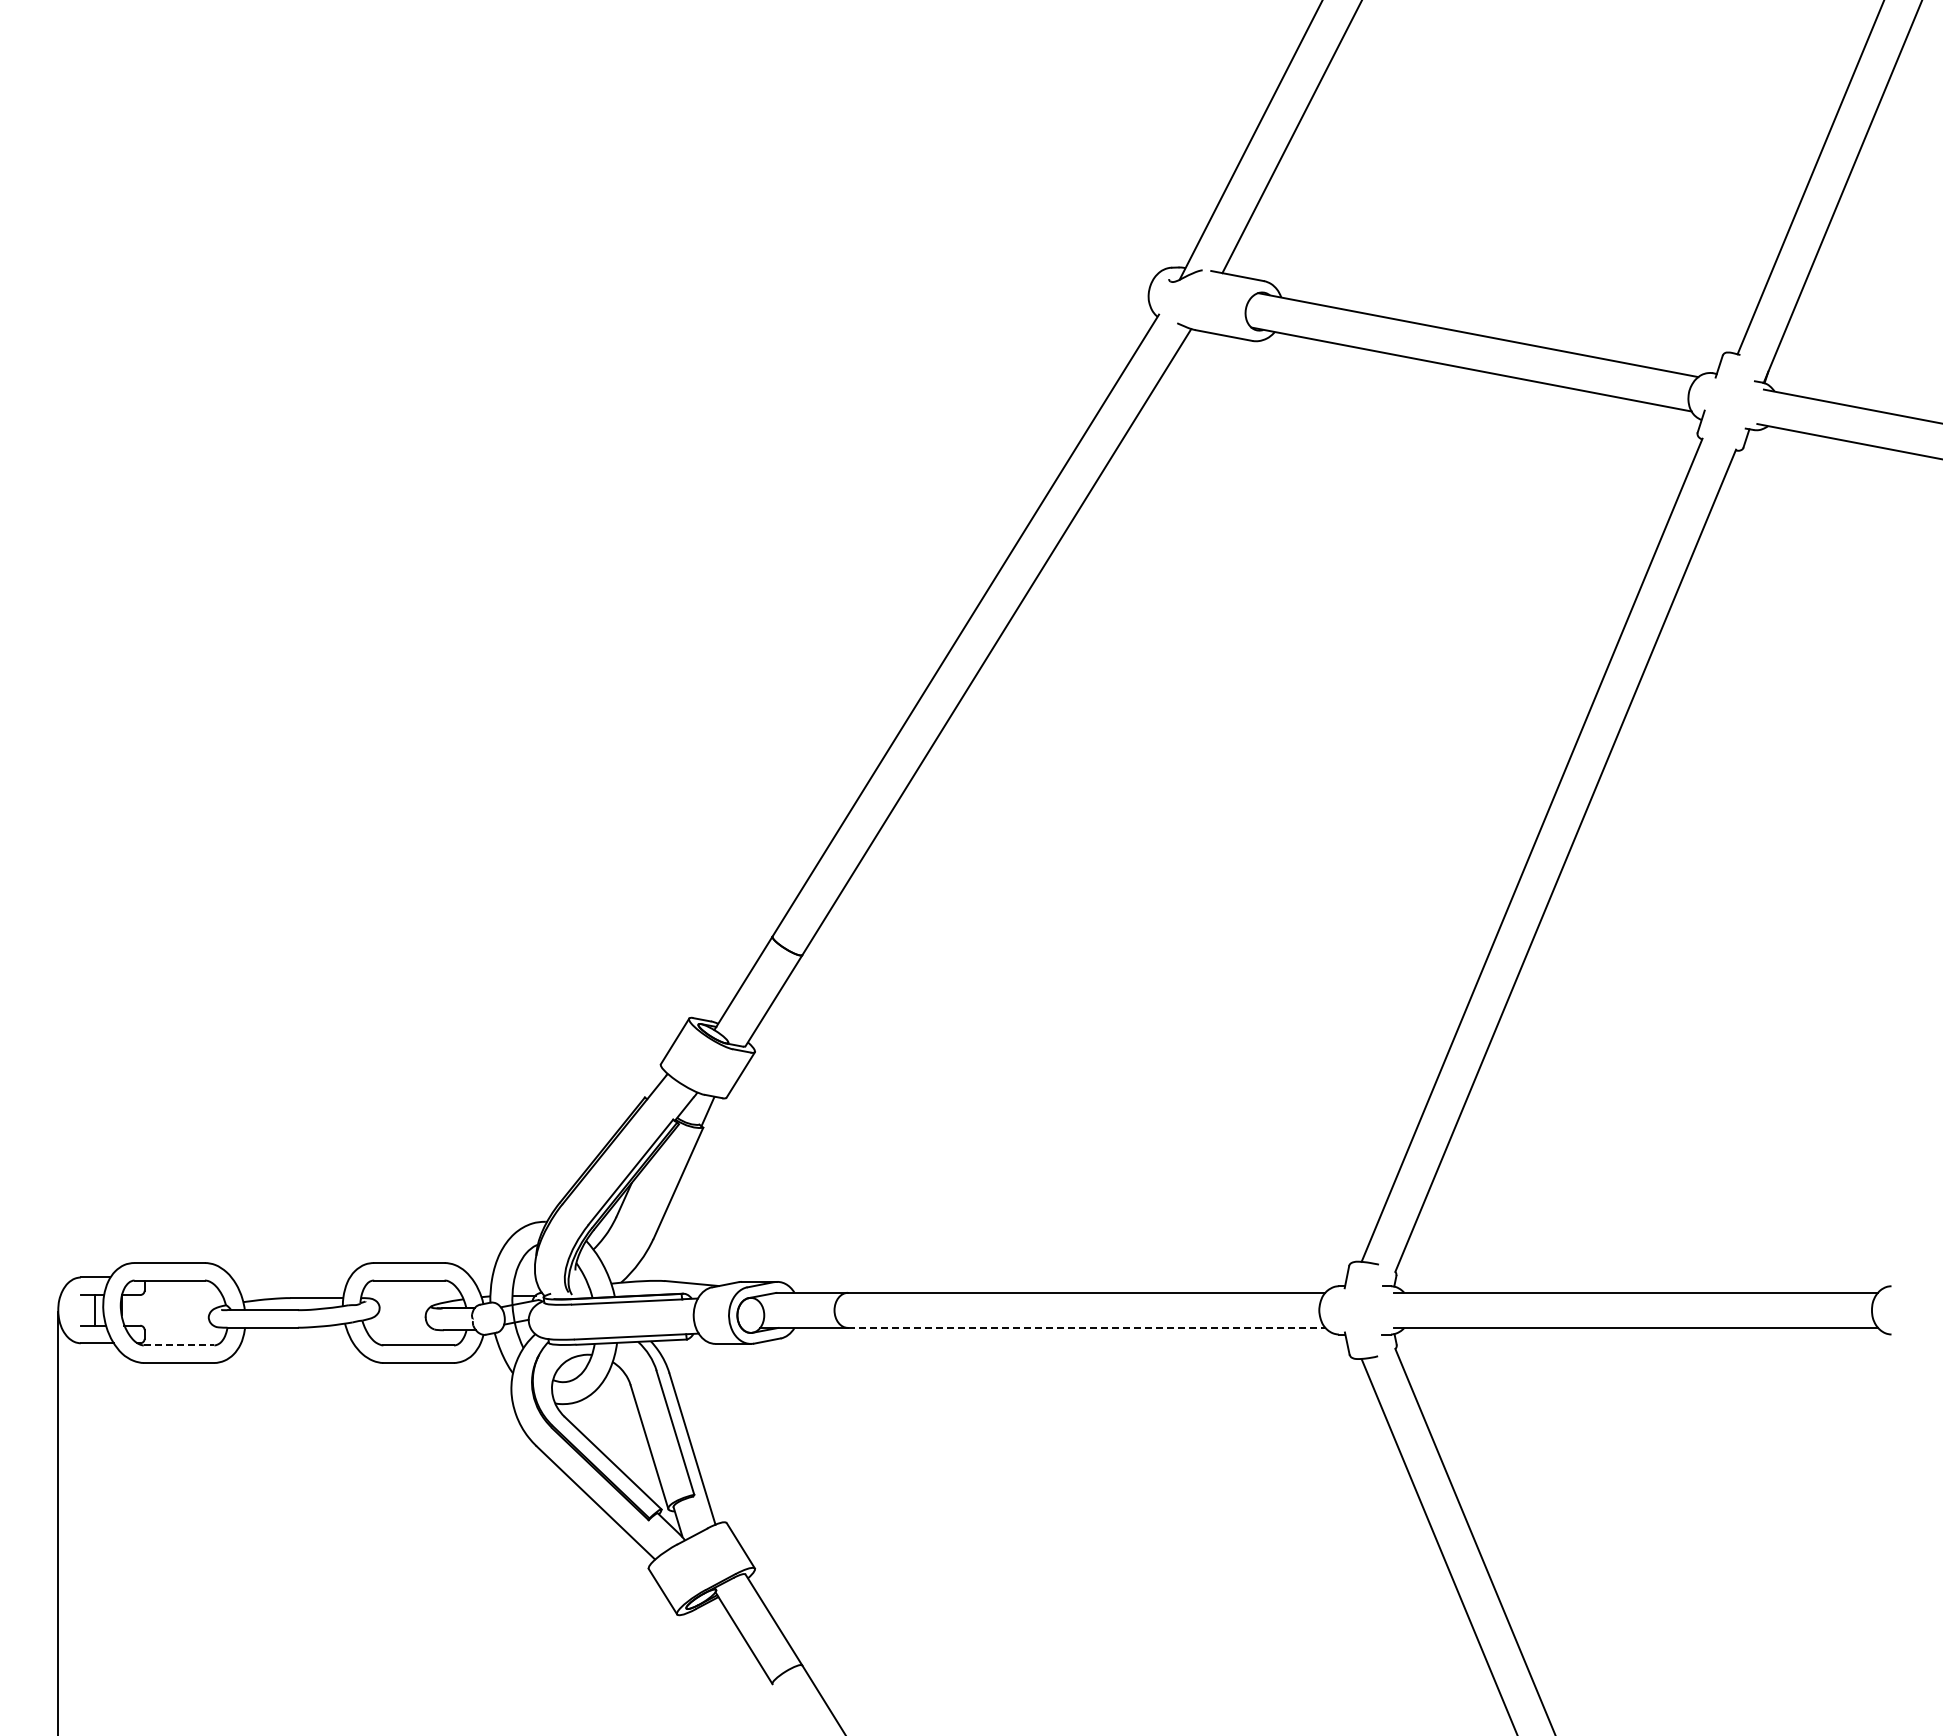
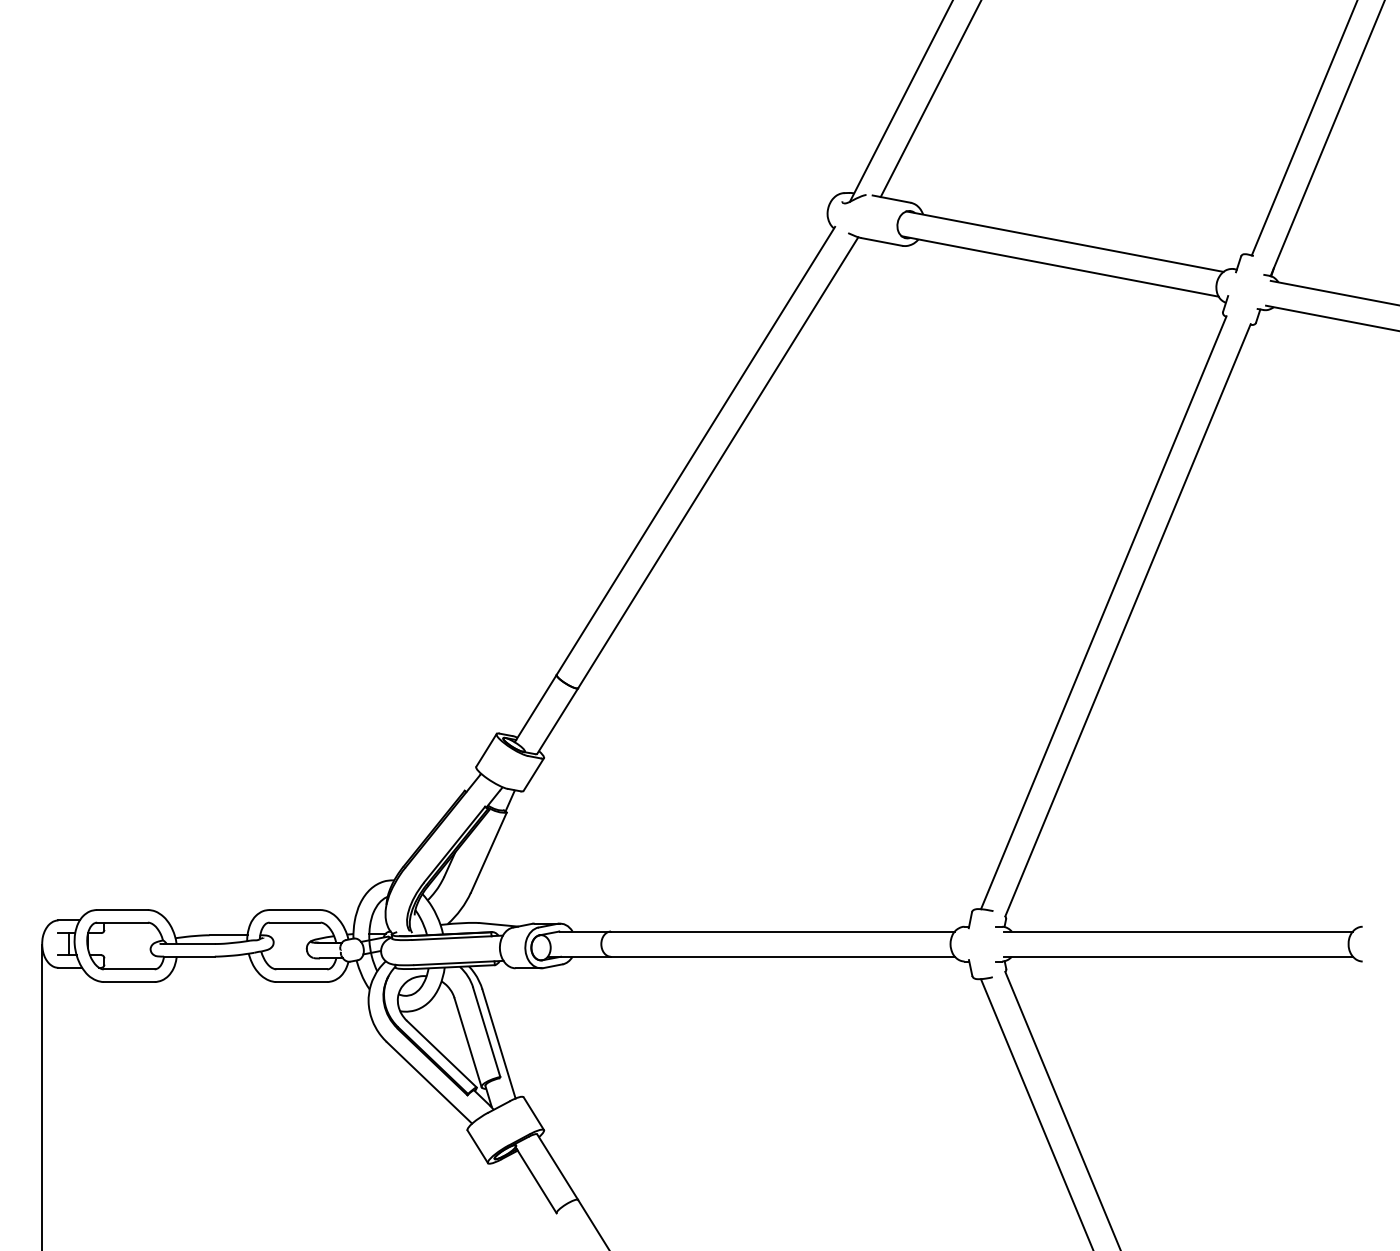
line: (1086, 1327) -> (782, 956), dashed -> solid
line: (179, 1345) -> (129, 969), dashed -> solid

